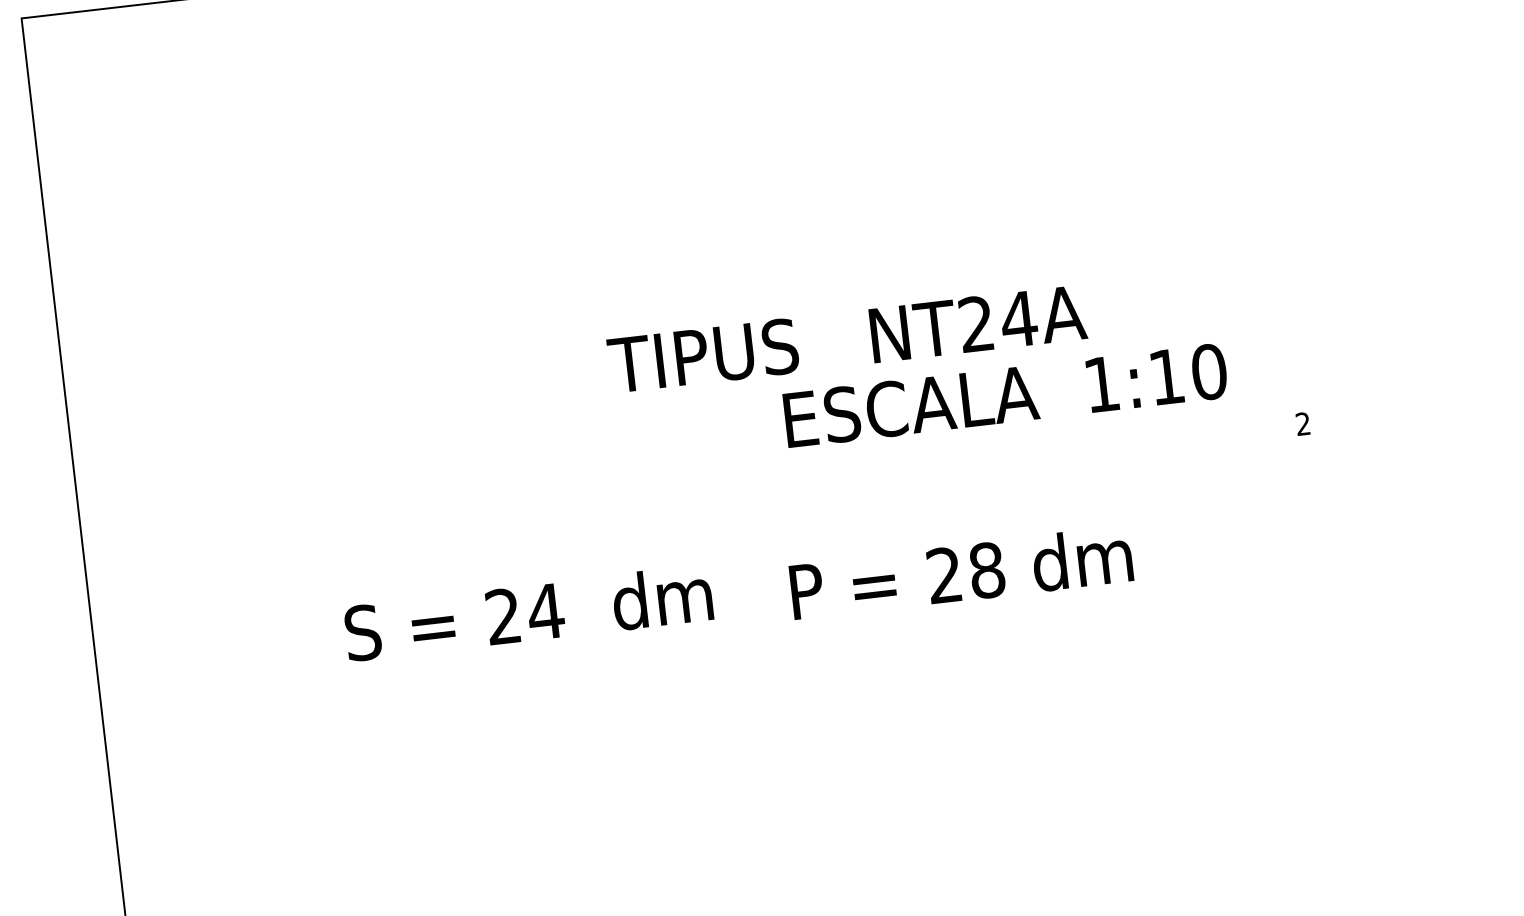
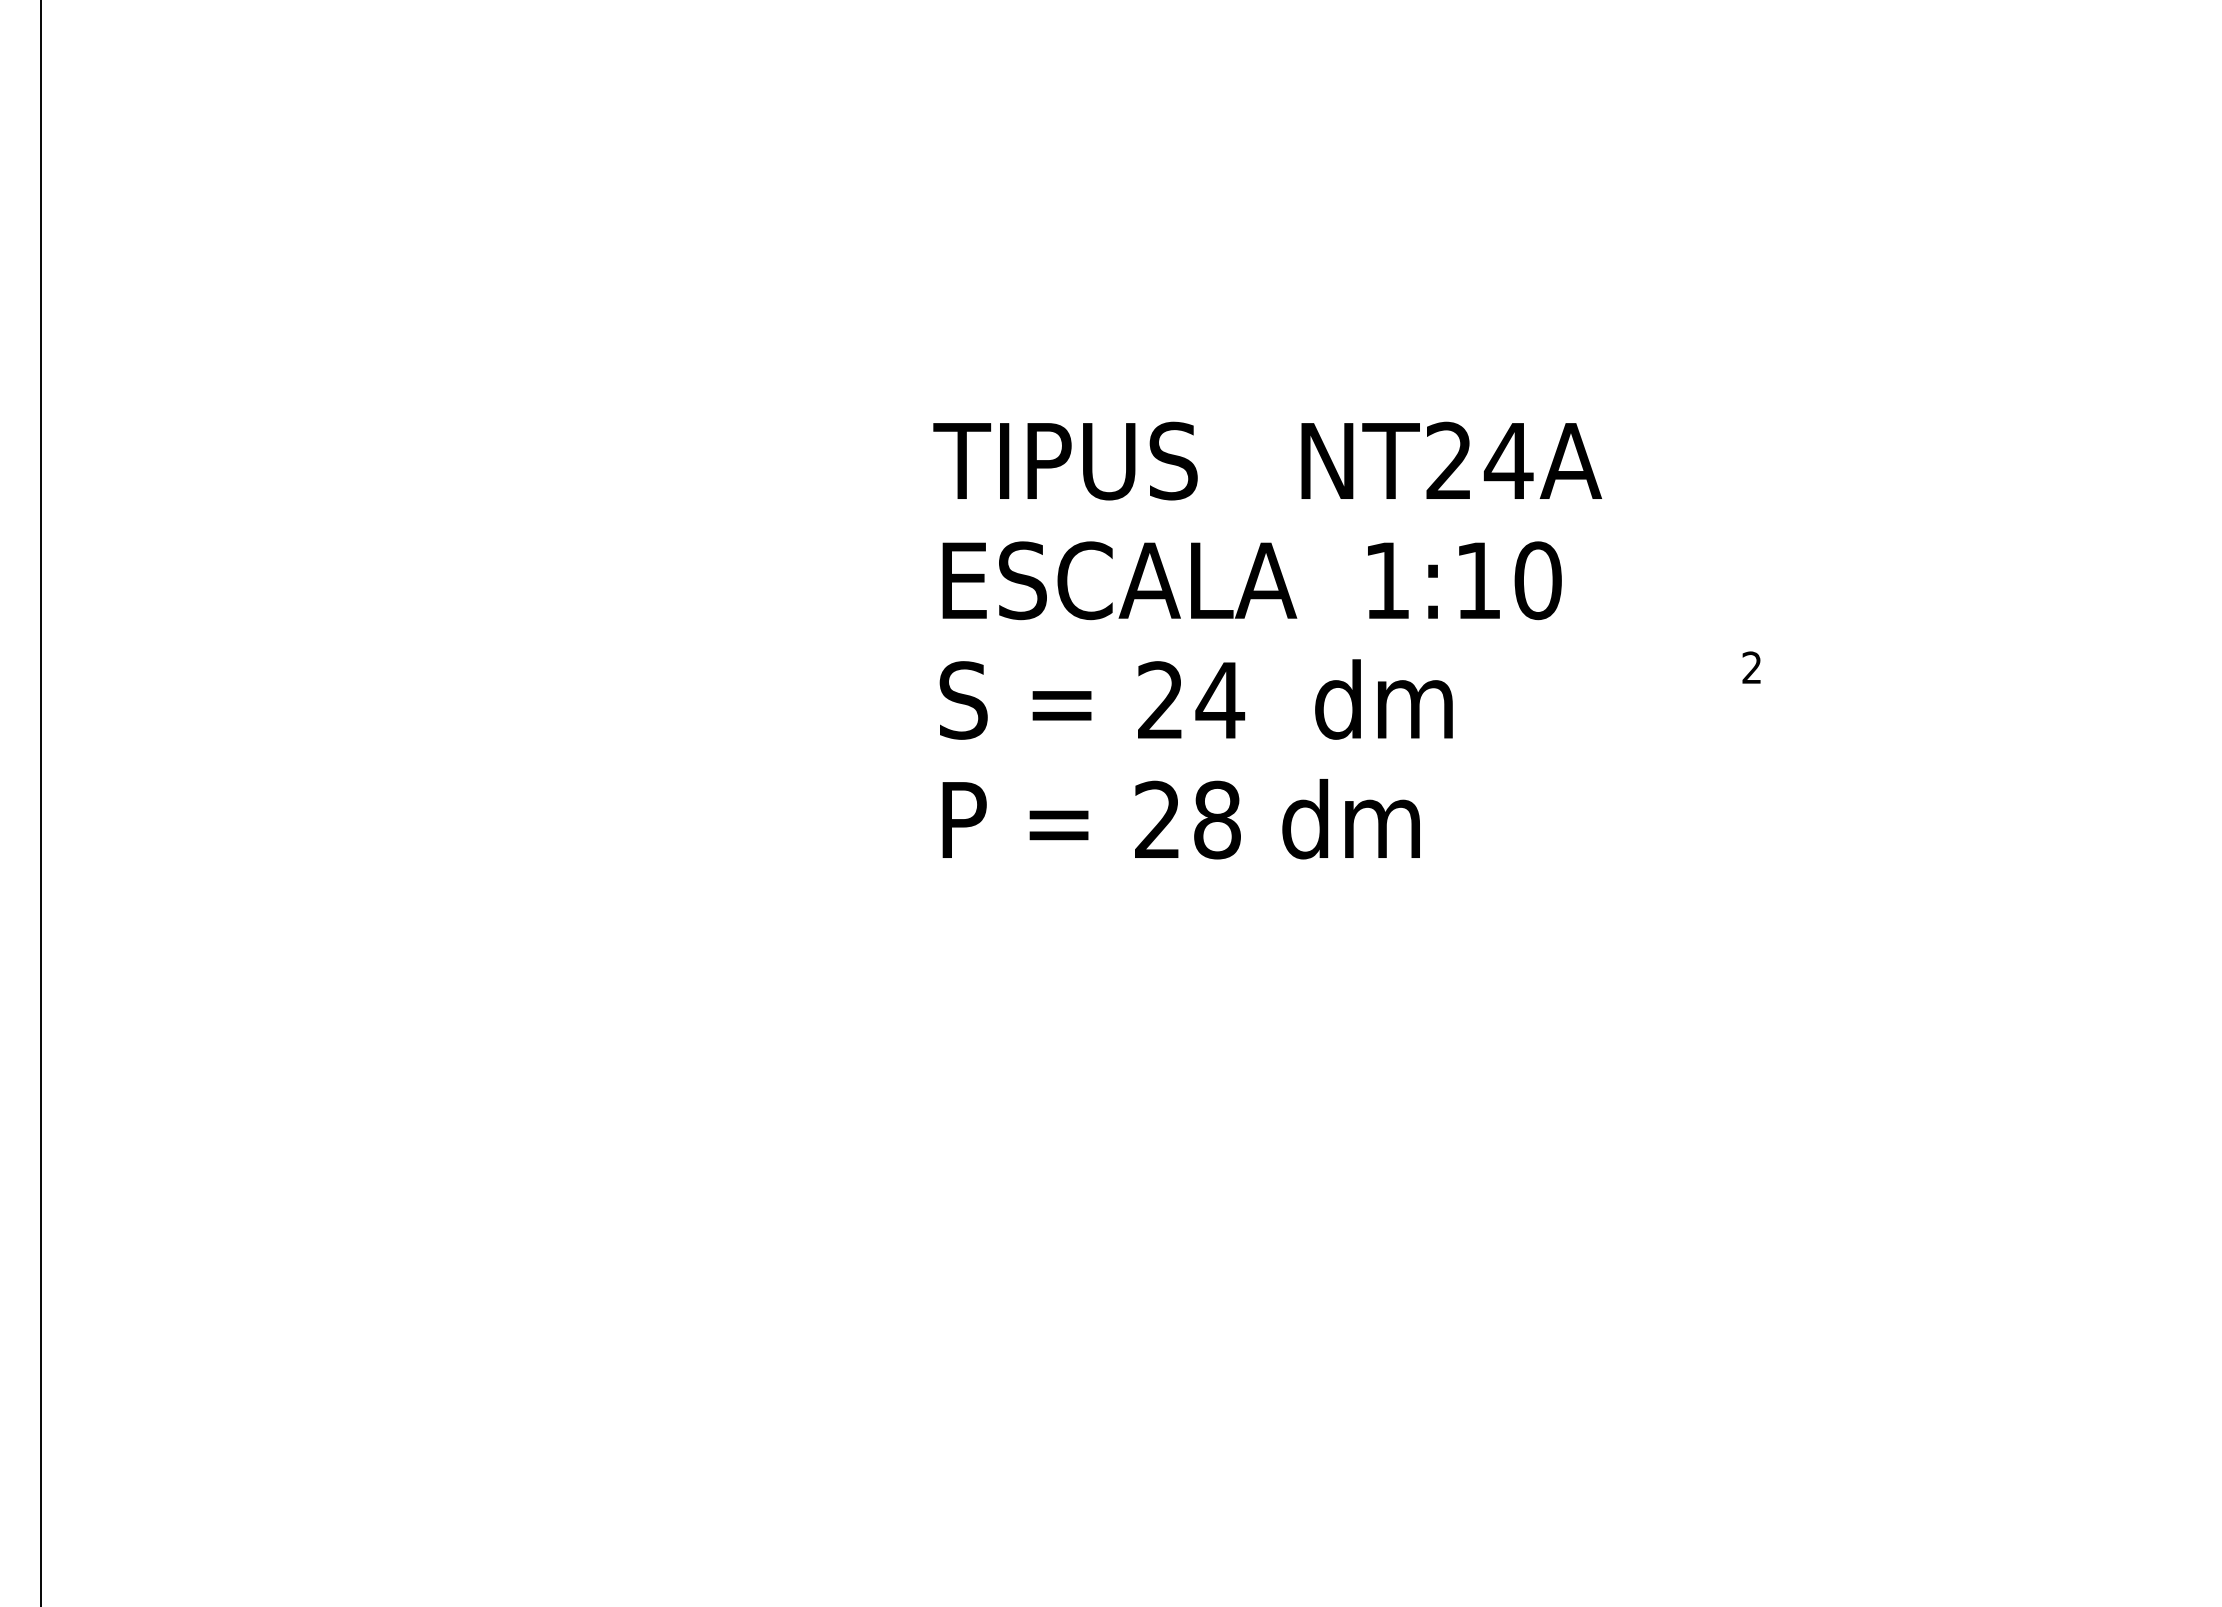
text: (847, 338) -> (1267, 460), moved
text: (1005, 395) -> (1251, 580), moved
text: (960, 573) -> (1180, 819), moved
text: (528, 613) -> (1195, 699), moved

